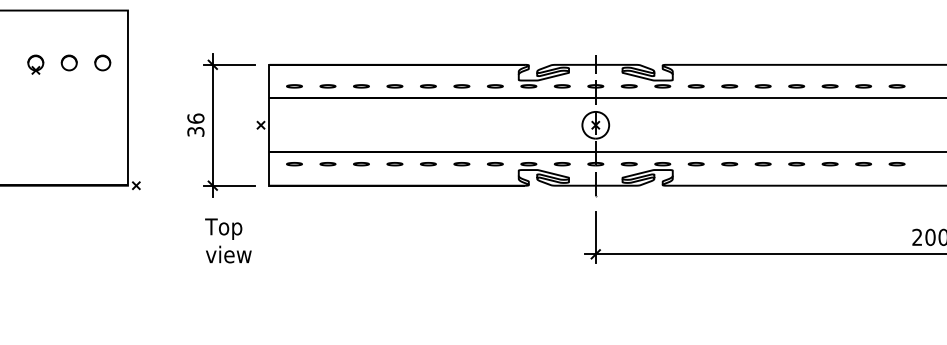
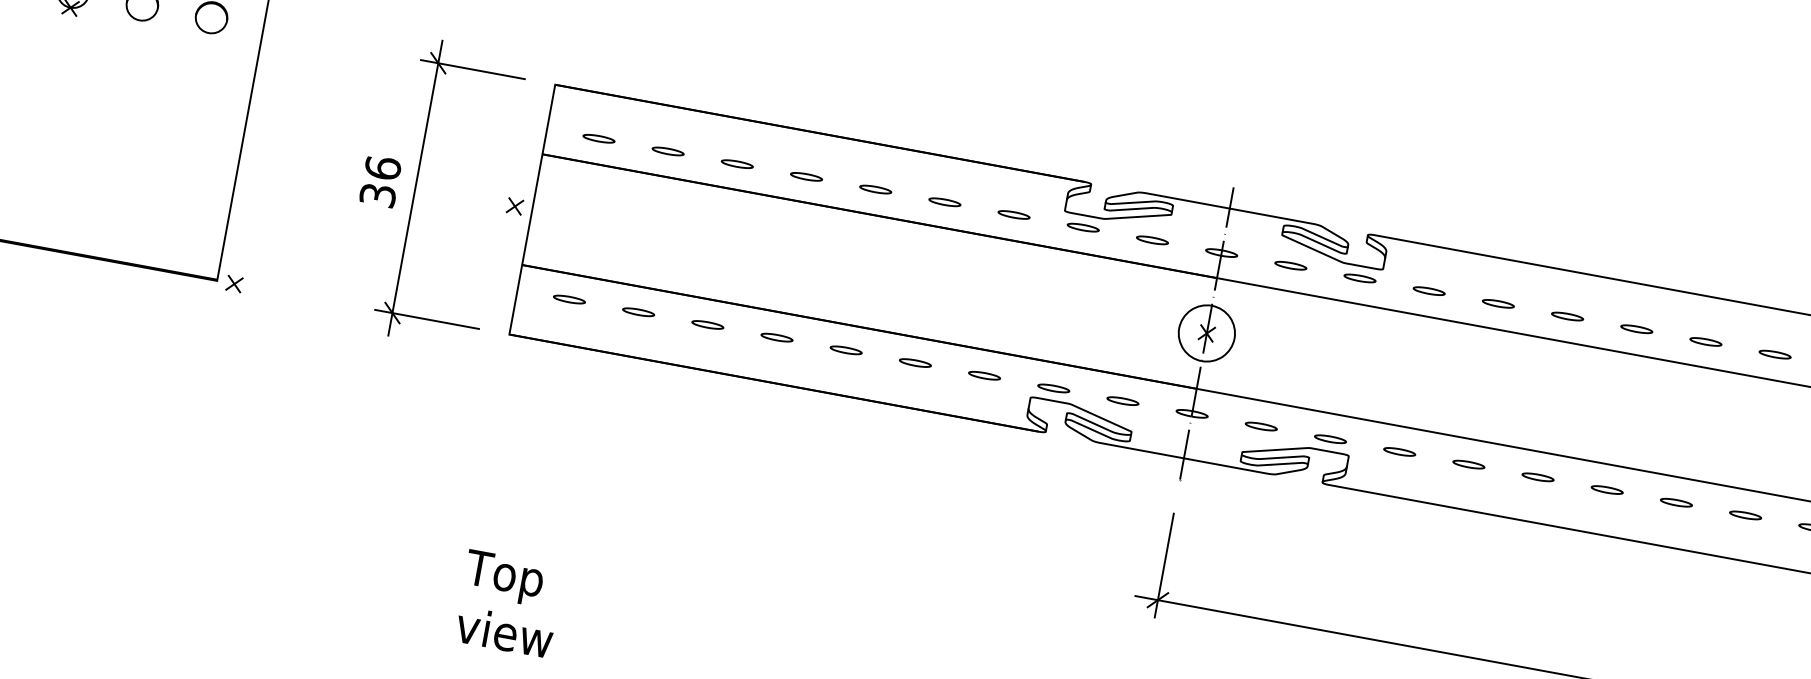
text: (228, 240) -> (509, 603), moved

